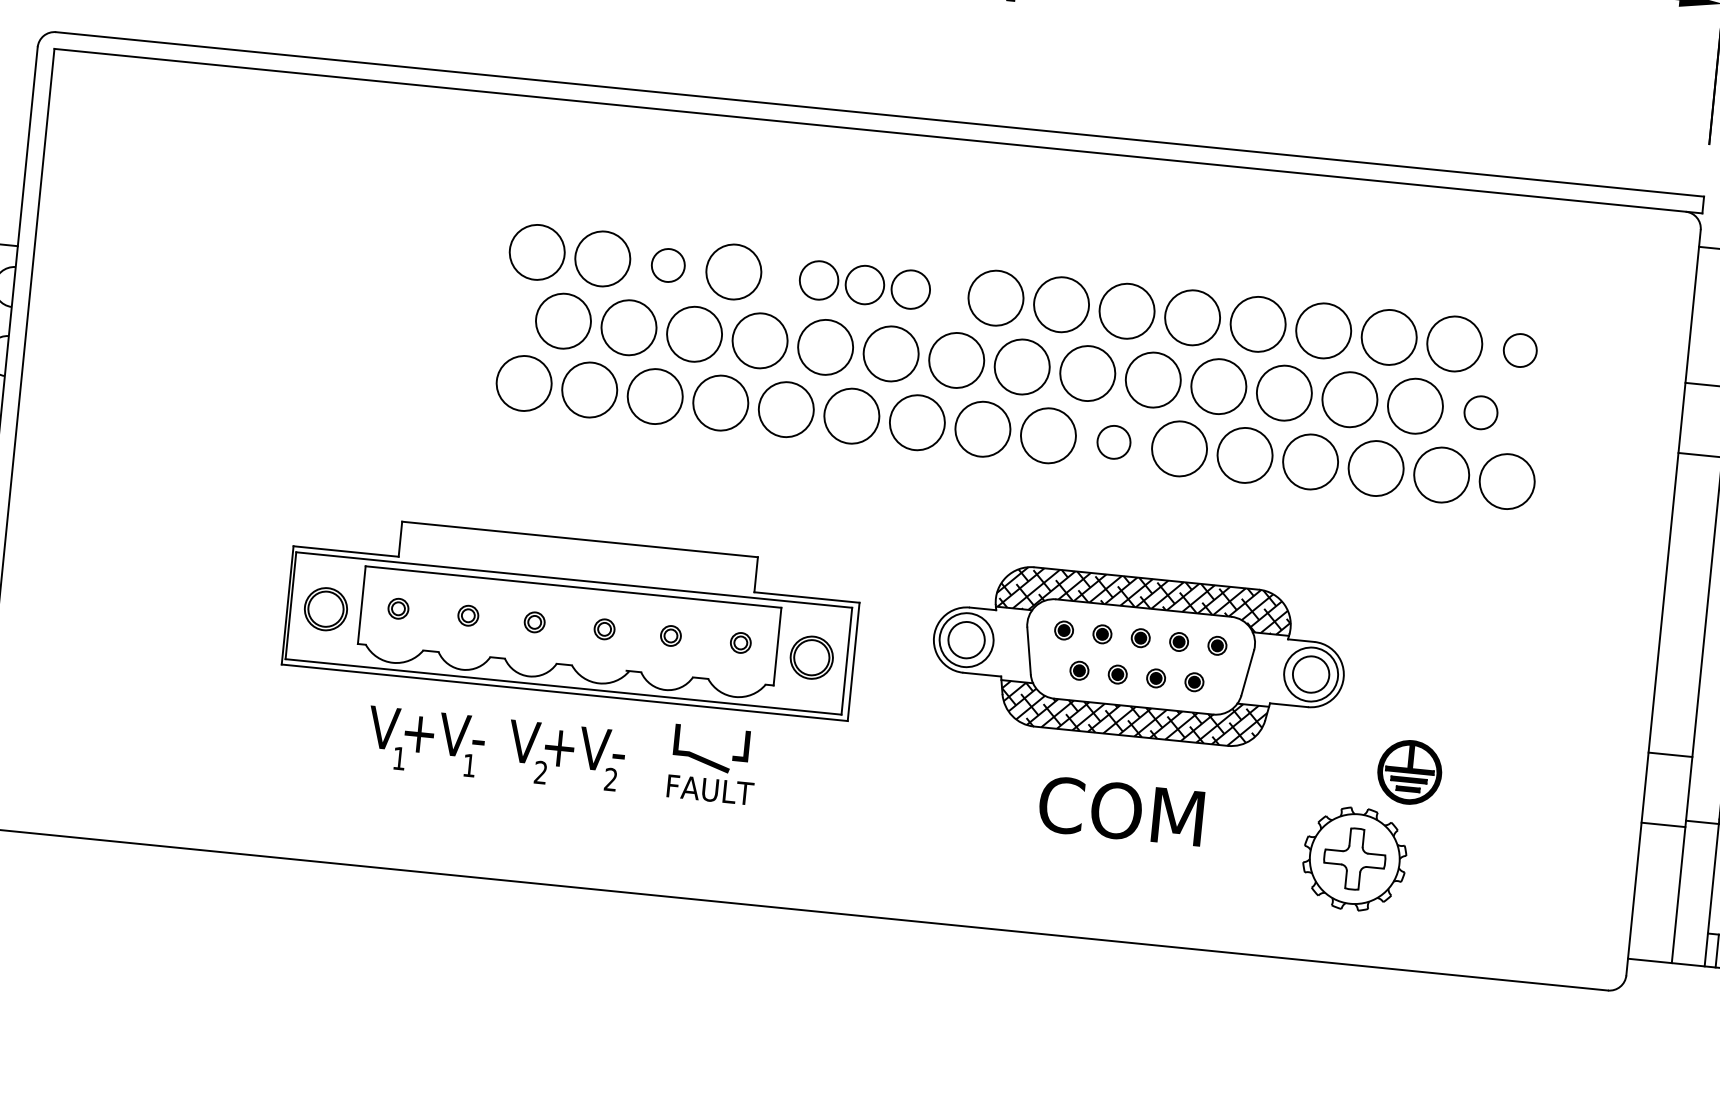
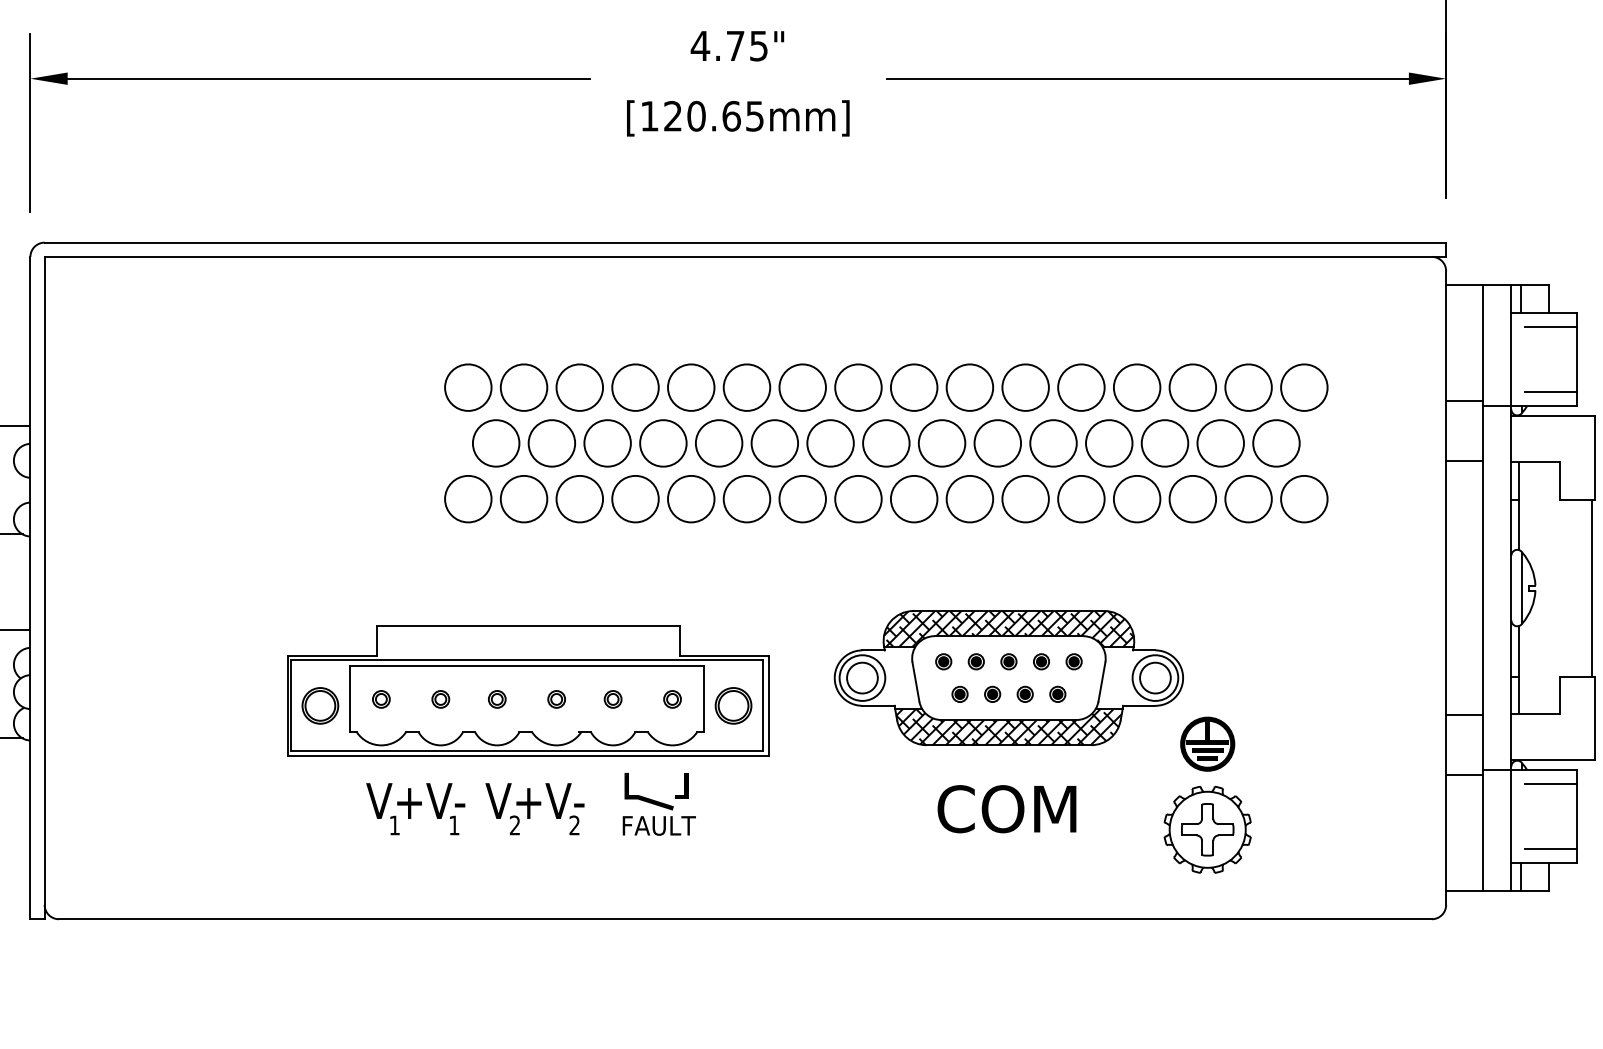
circle: (668, 265) -> (579, 387), size x1.67
part: (864, 284) -> (746, 387), size x1.43
circle: (1520, 350) -> (1304, 387), size x1.67
circle: (1481, 412) -> (1276, 443), size x1.67
circle: (1113, 441) -> (969, 498), size x1.67
part: (1409, 771) -> (1207, 743), moved

